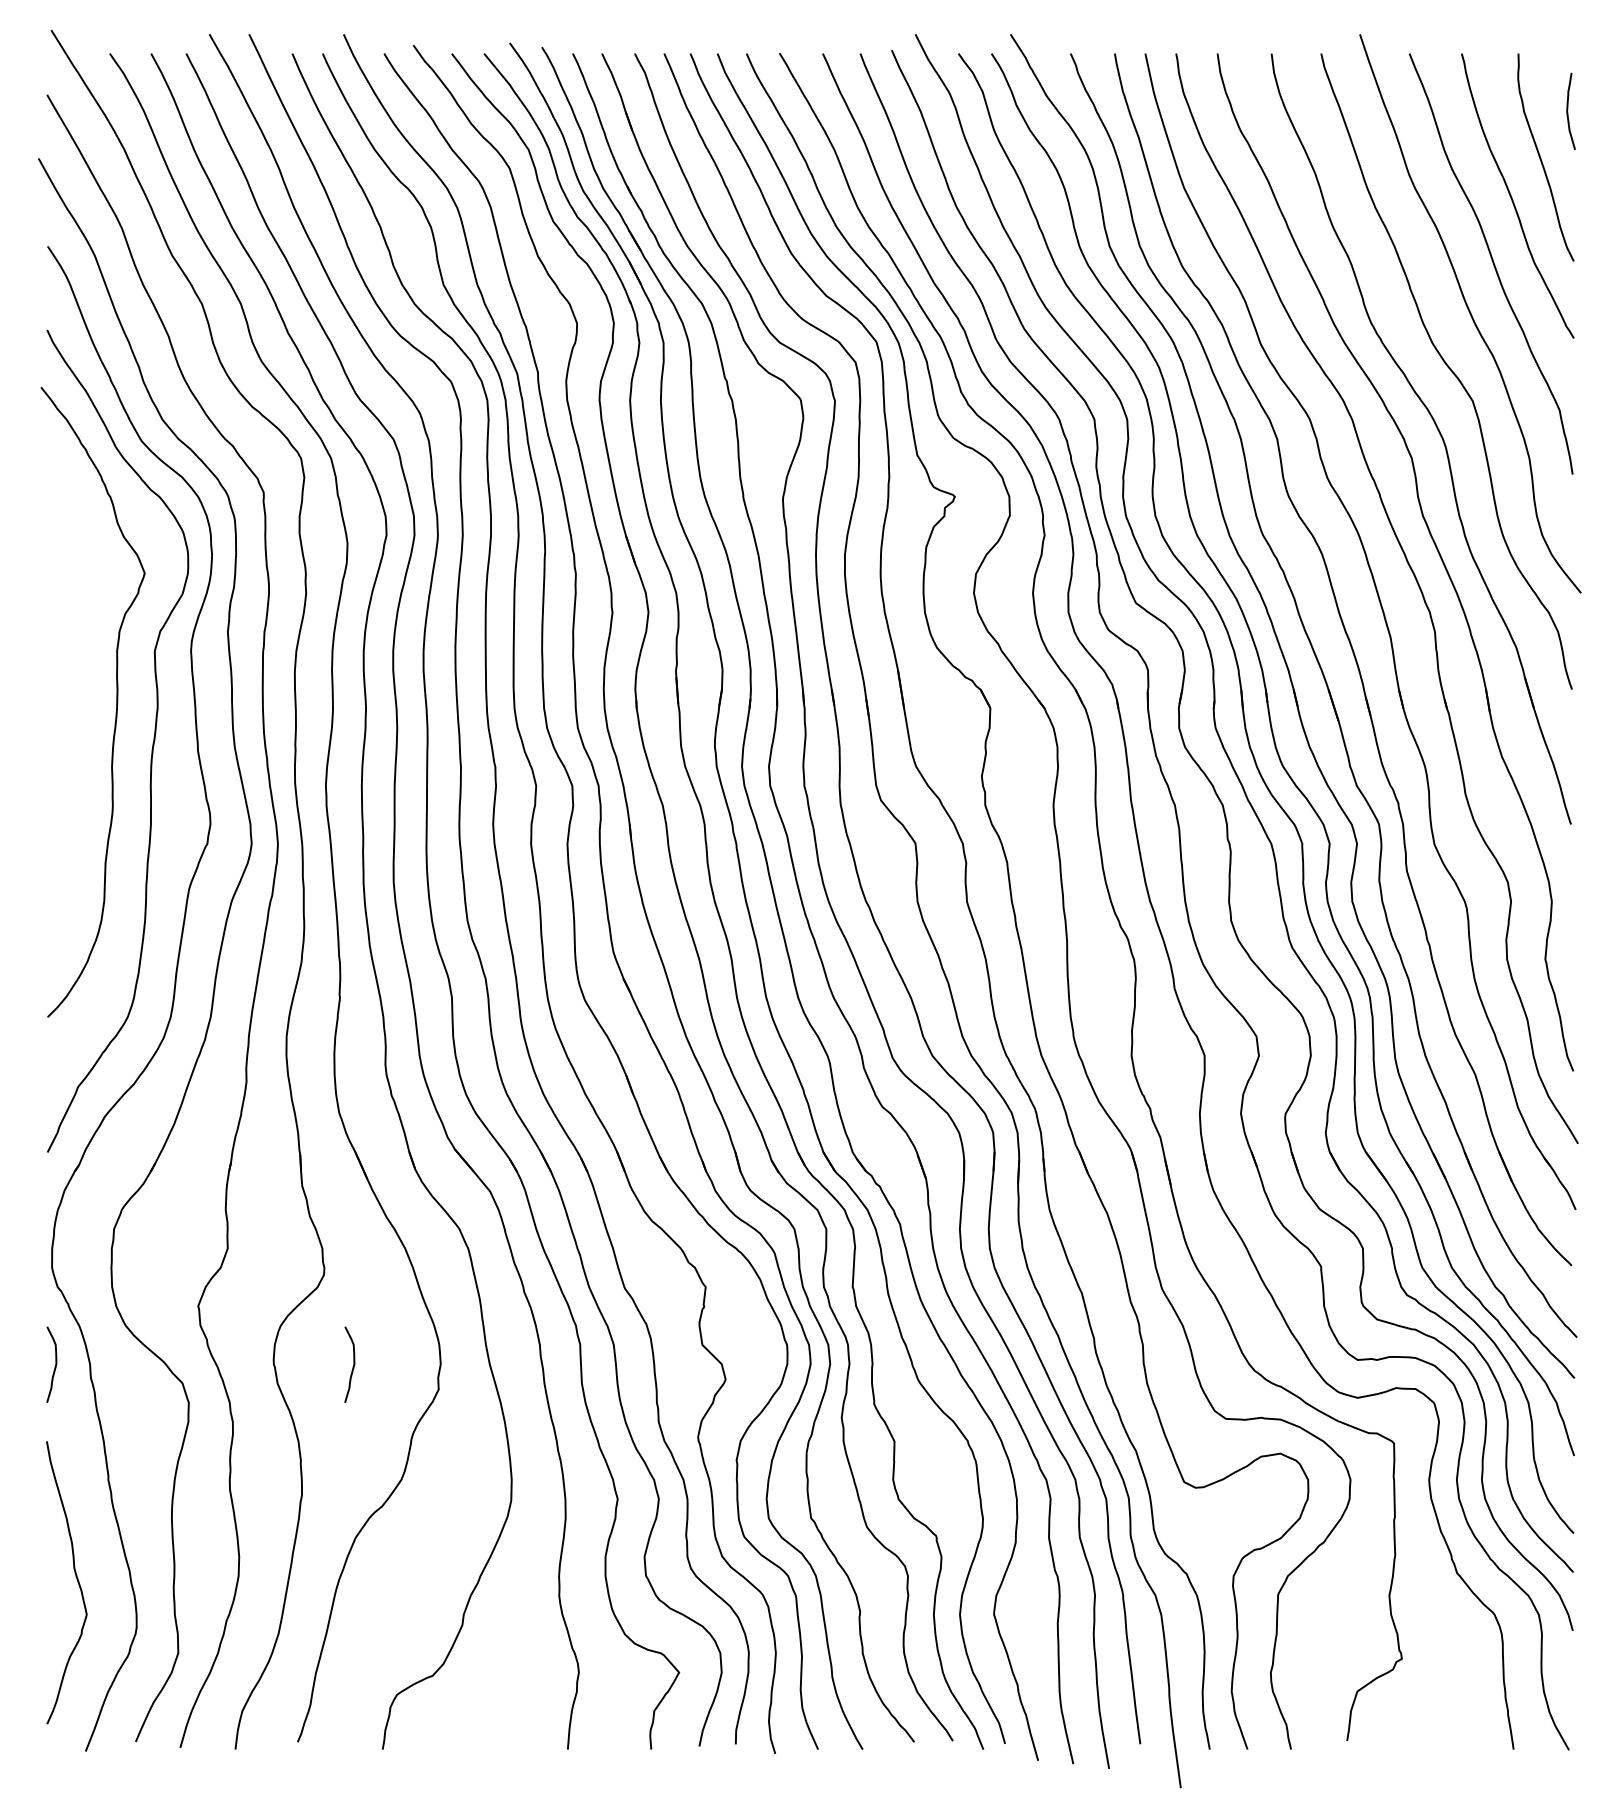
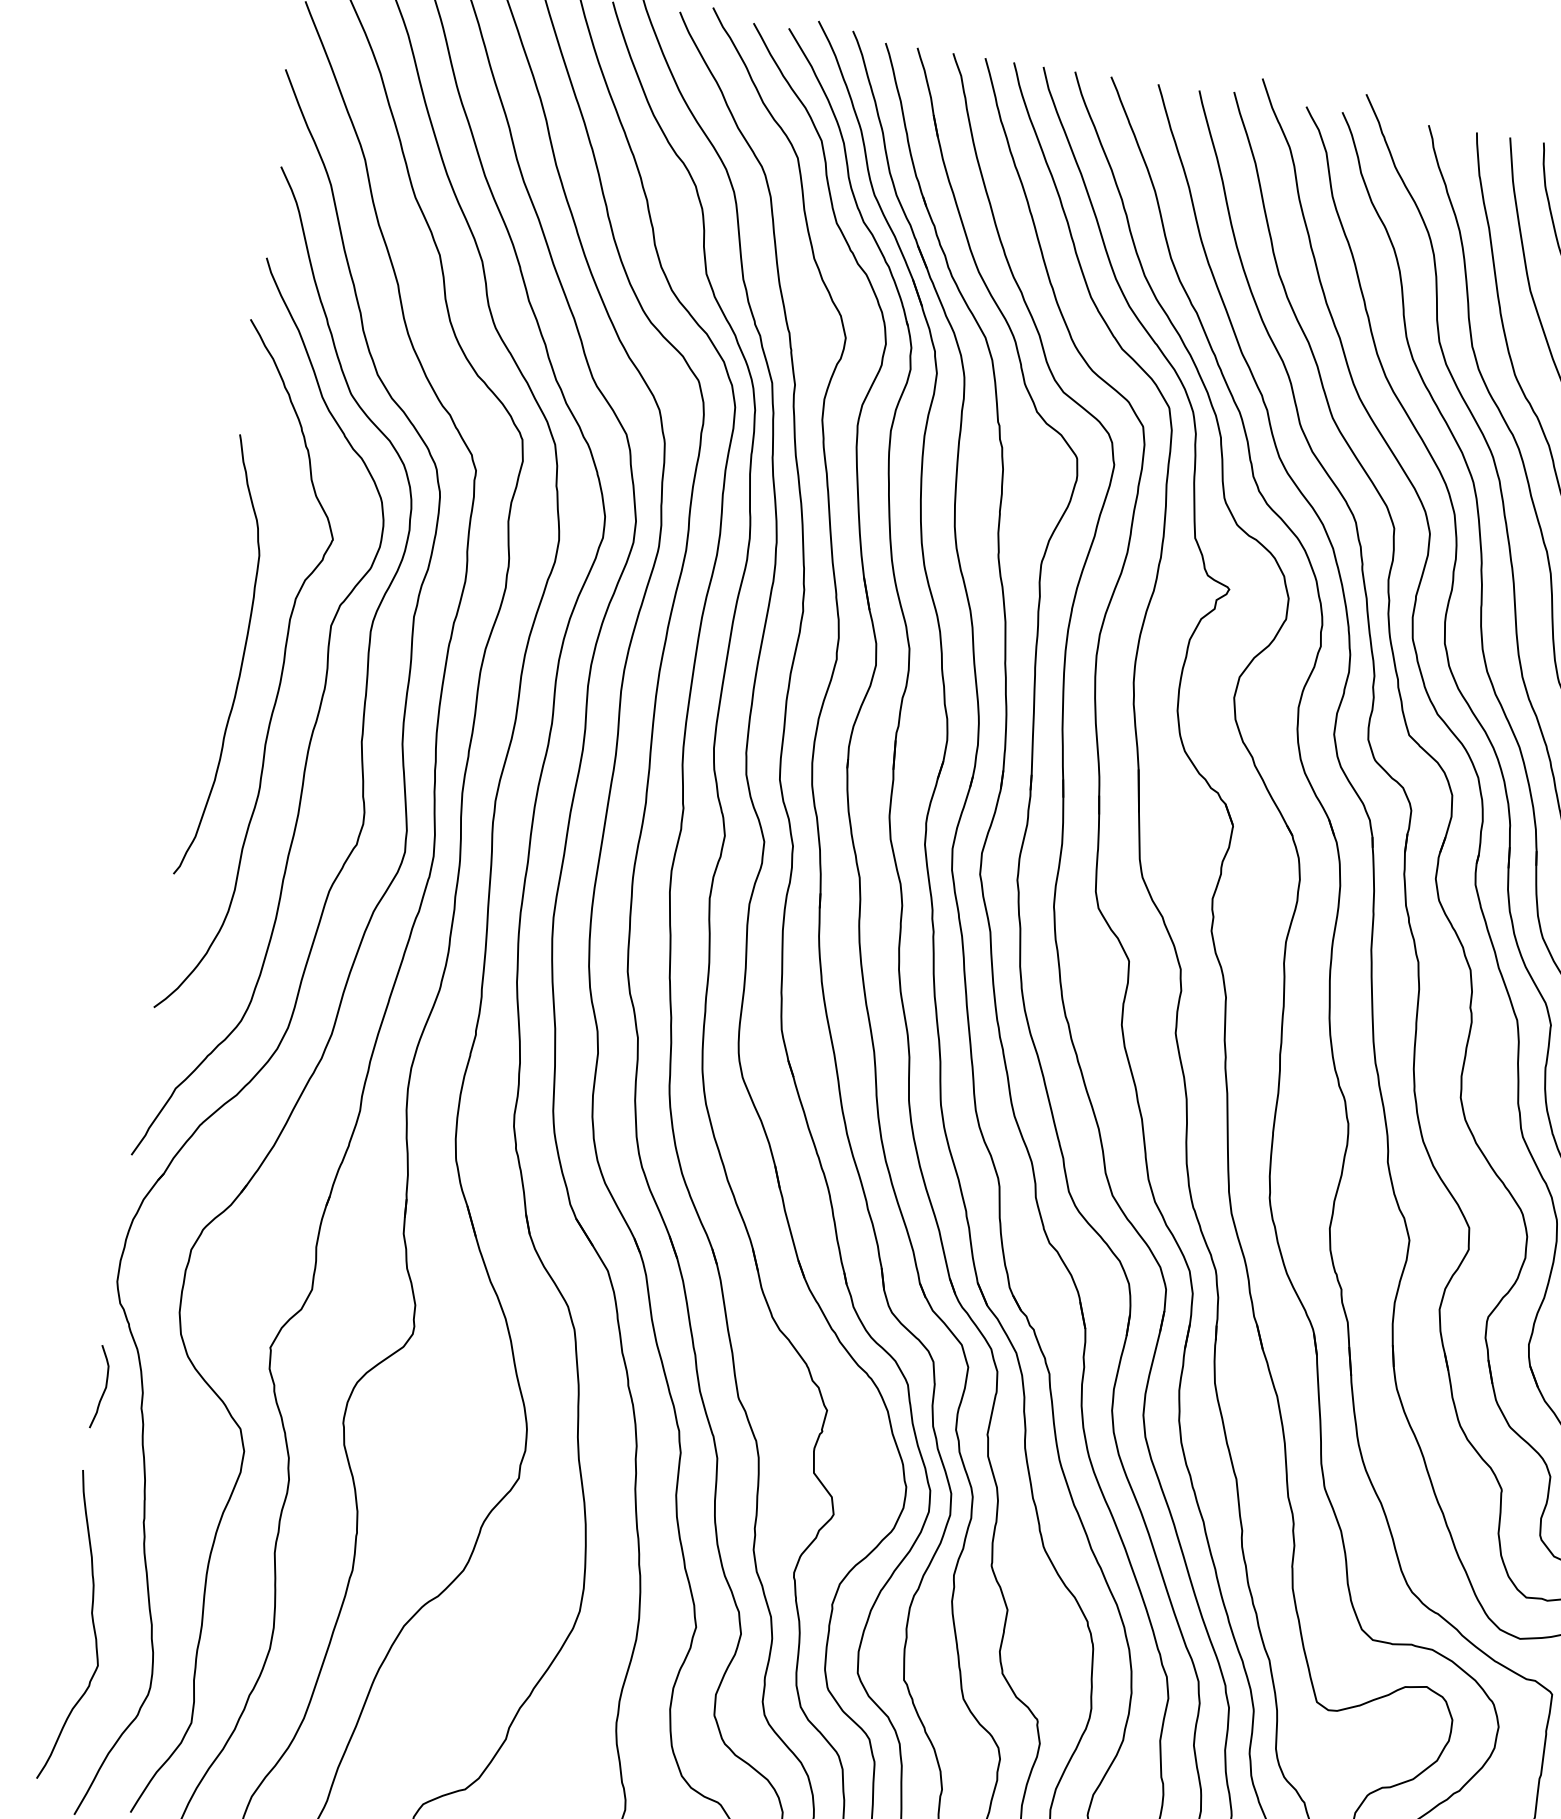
curve: (79, 693) -> (241, 659), added
curve: (352, 1366) -> (428, 1438), removed

